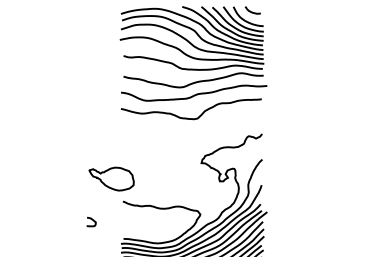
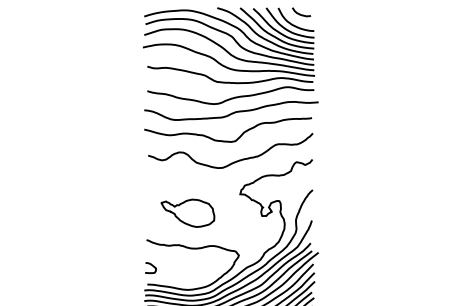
curve: (198, 134) -> (236, 160), added
part: (111, 178) -> (187, 212), moved
curve: (91, 220) -> (150, 266), moved

